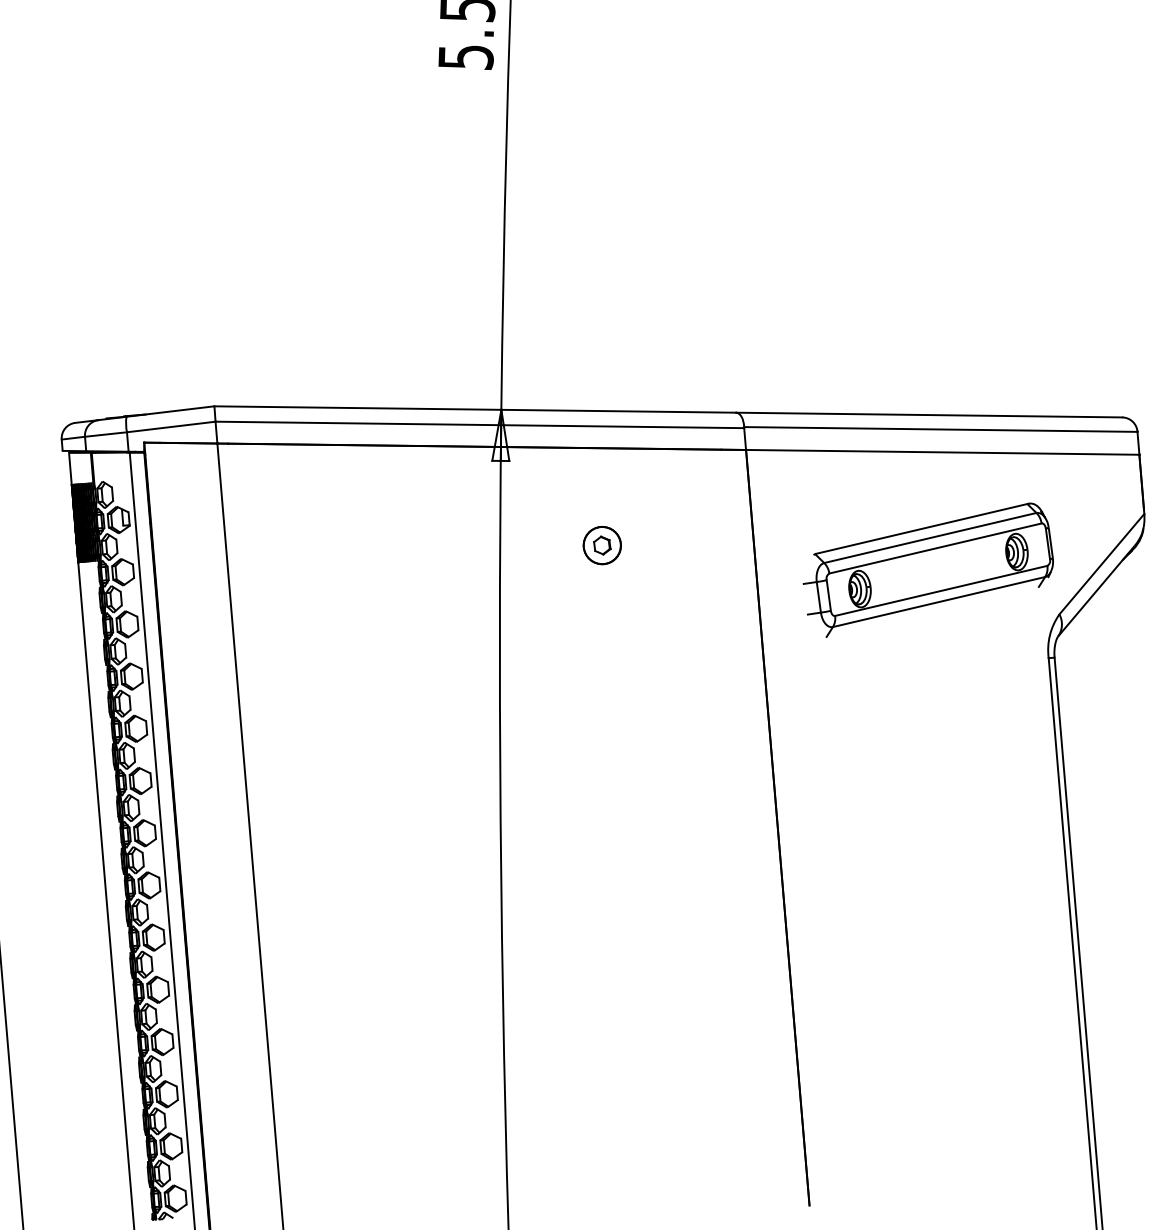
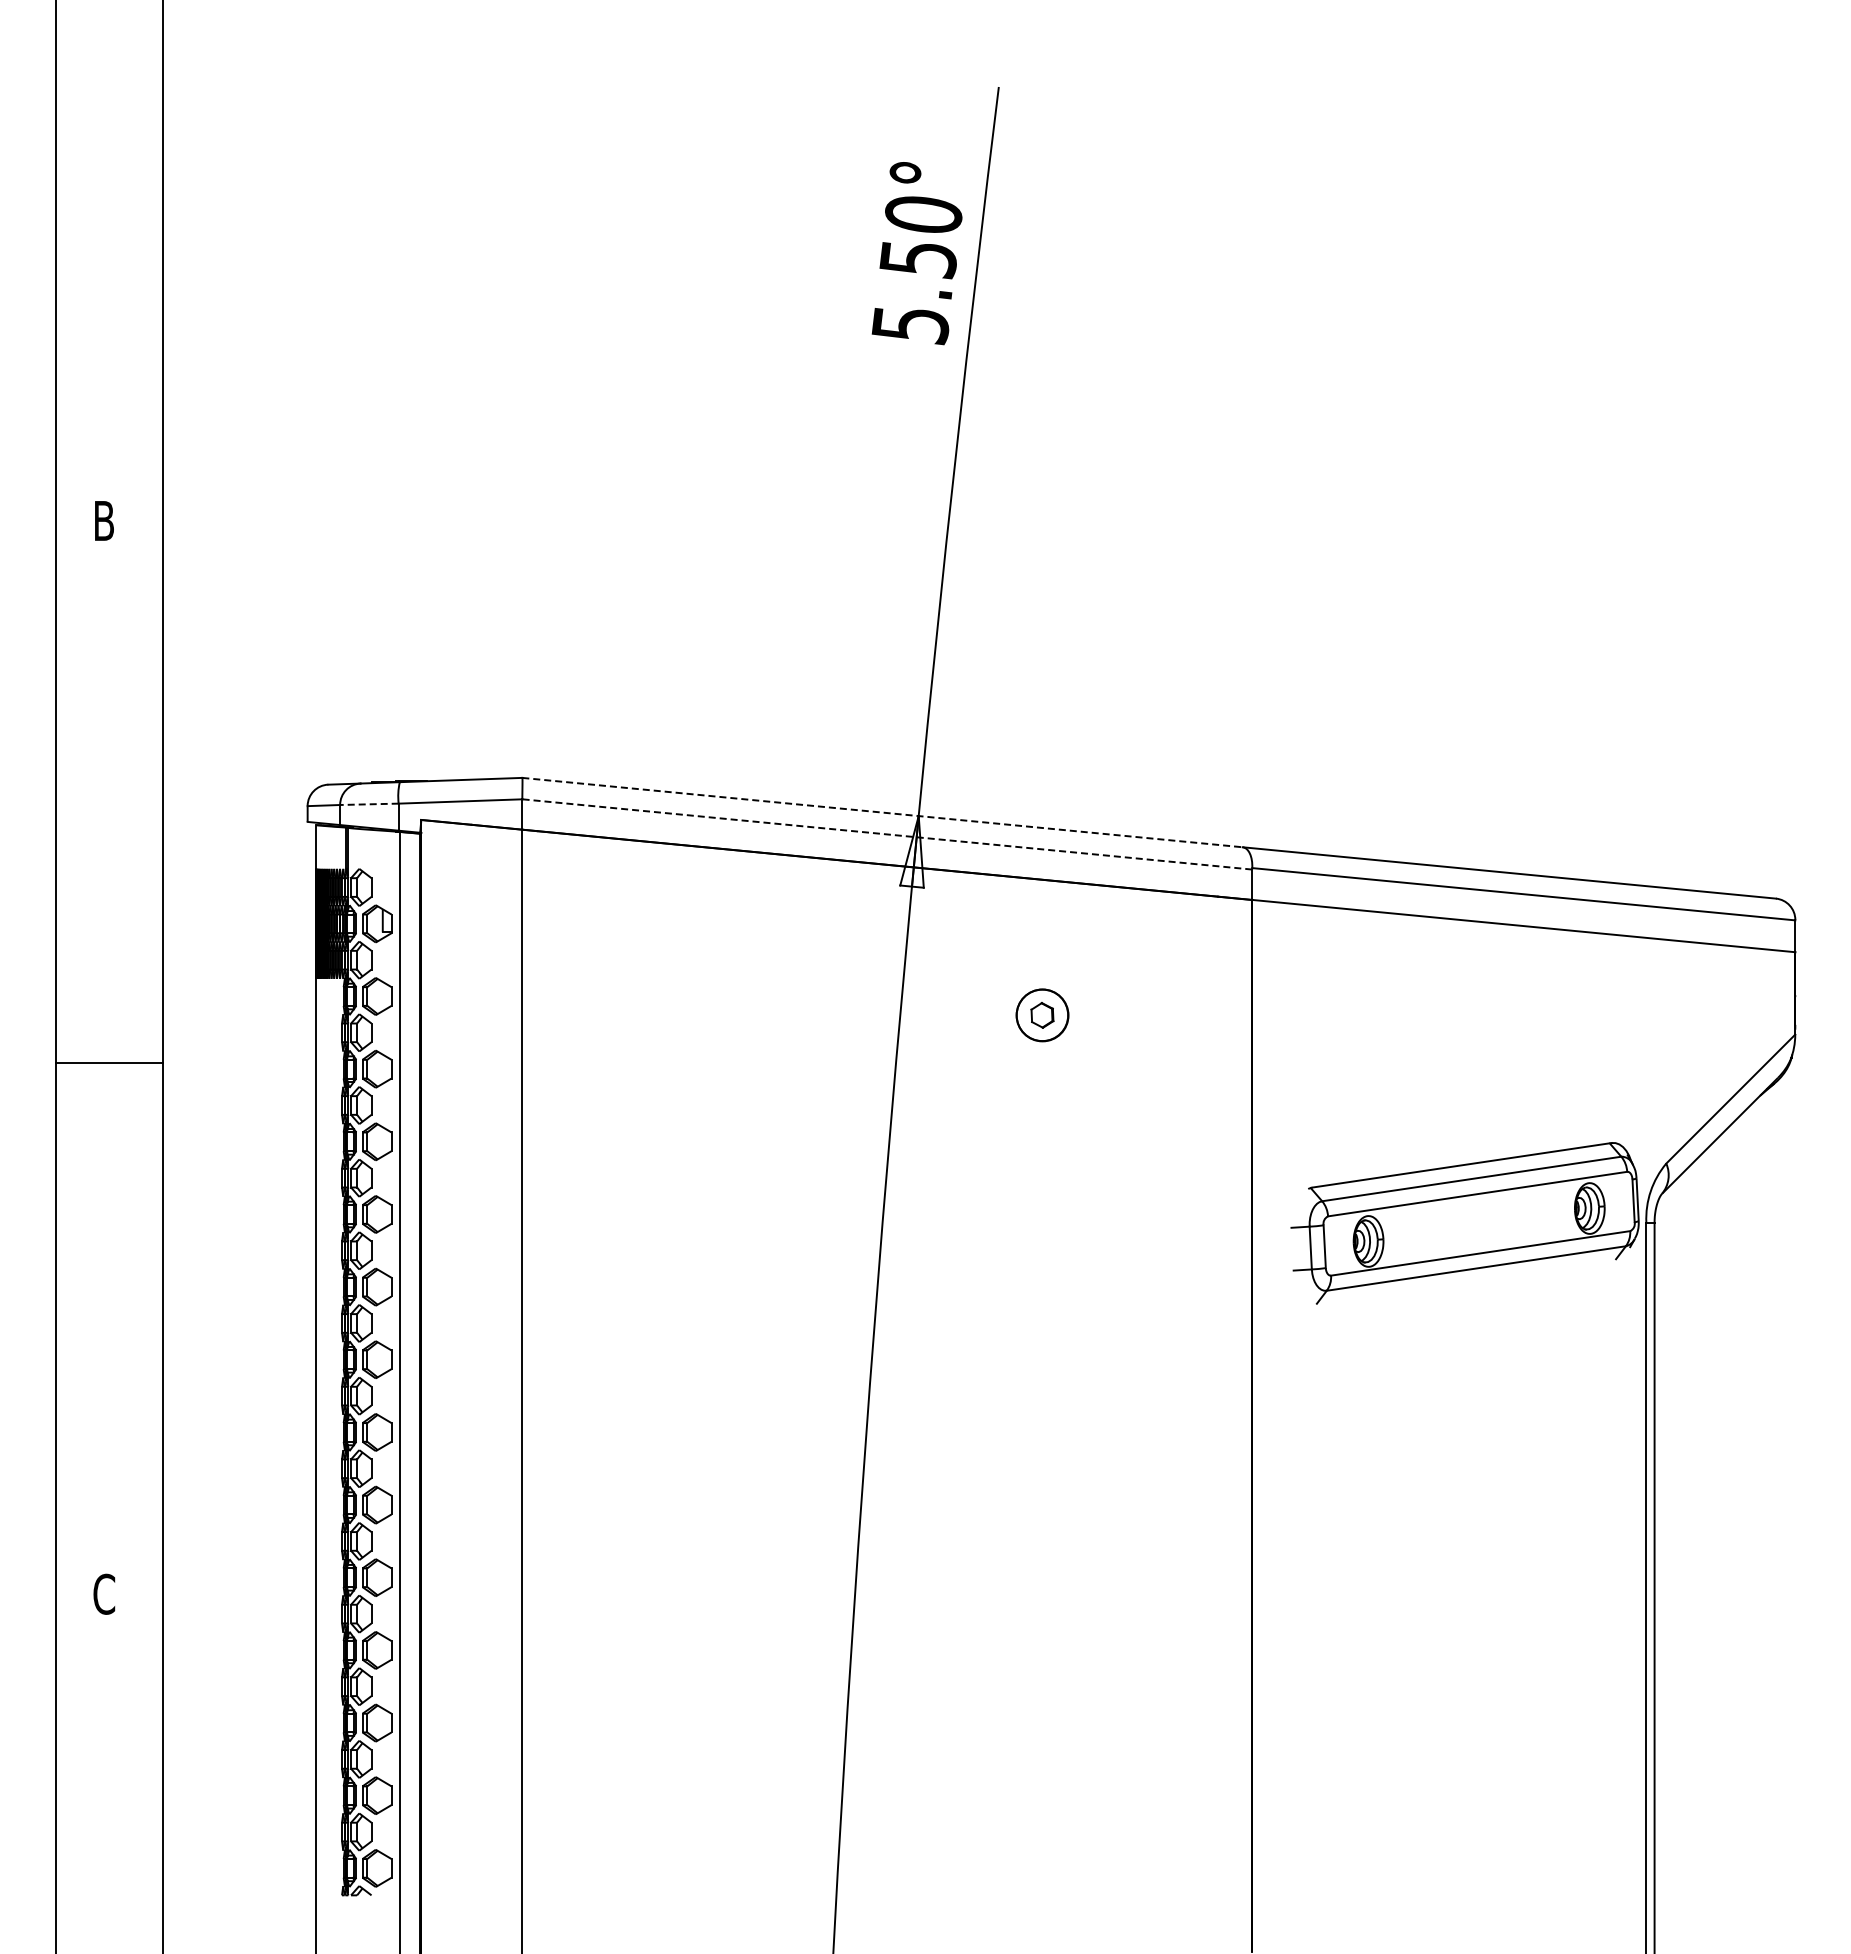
line: (475, 409) -> (882, 812), solid -> dashed
line: (480, 424) -> (887, 834), solid -> dashed
line: (105, 434) -> (368, 804), solid -> dashed
part: (927, 570) -> (1464, 1223), moved

